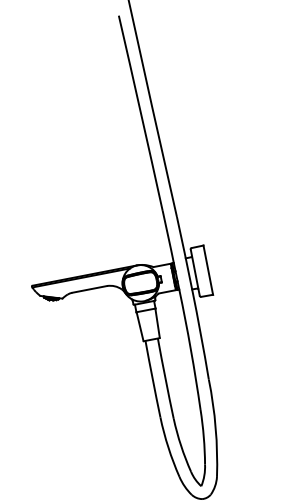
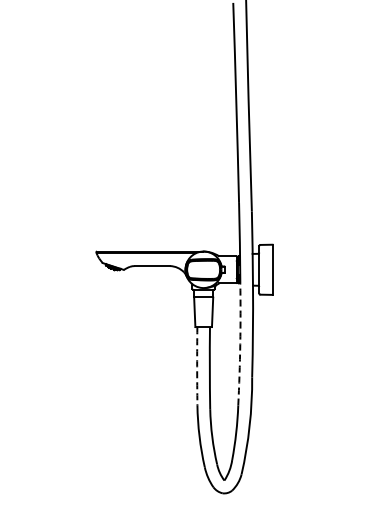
arc: (191, 349) -> (240, 344), solid -> dashed
arc: (153, 379) -> (197, 366), solid -> dashed

